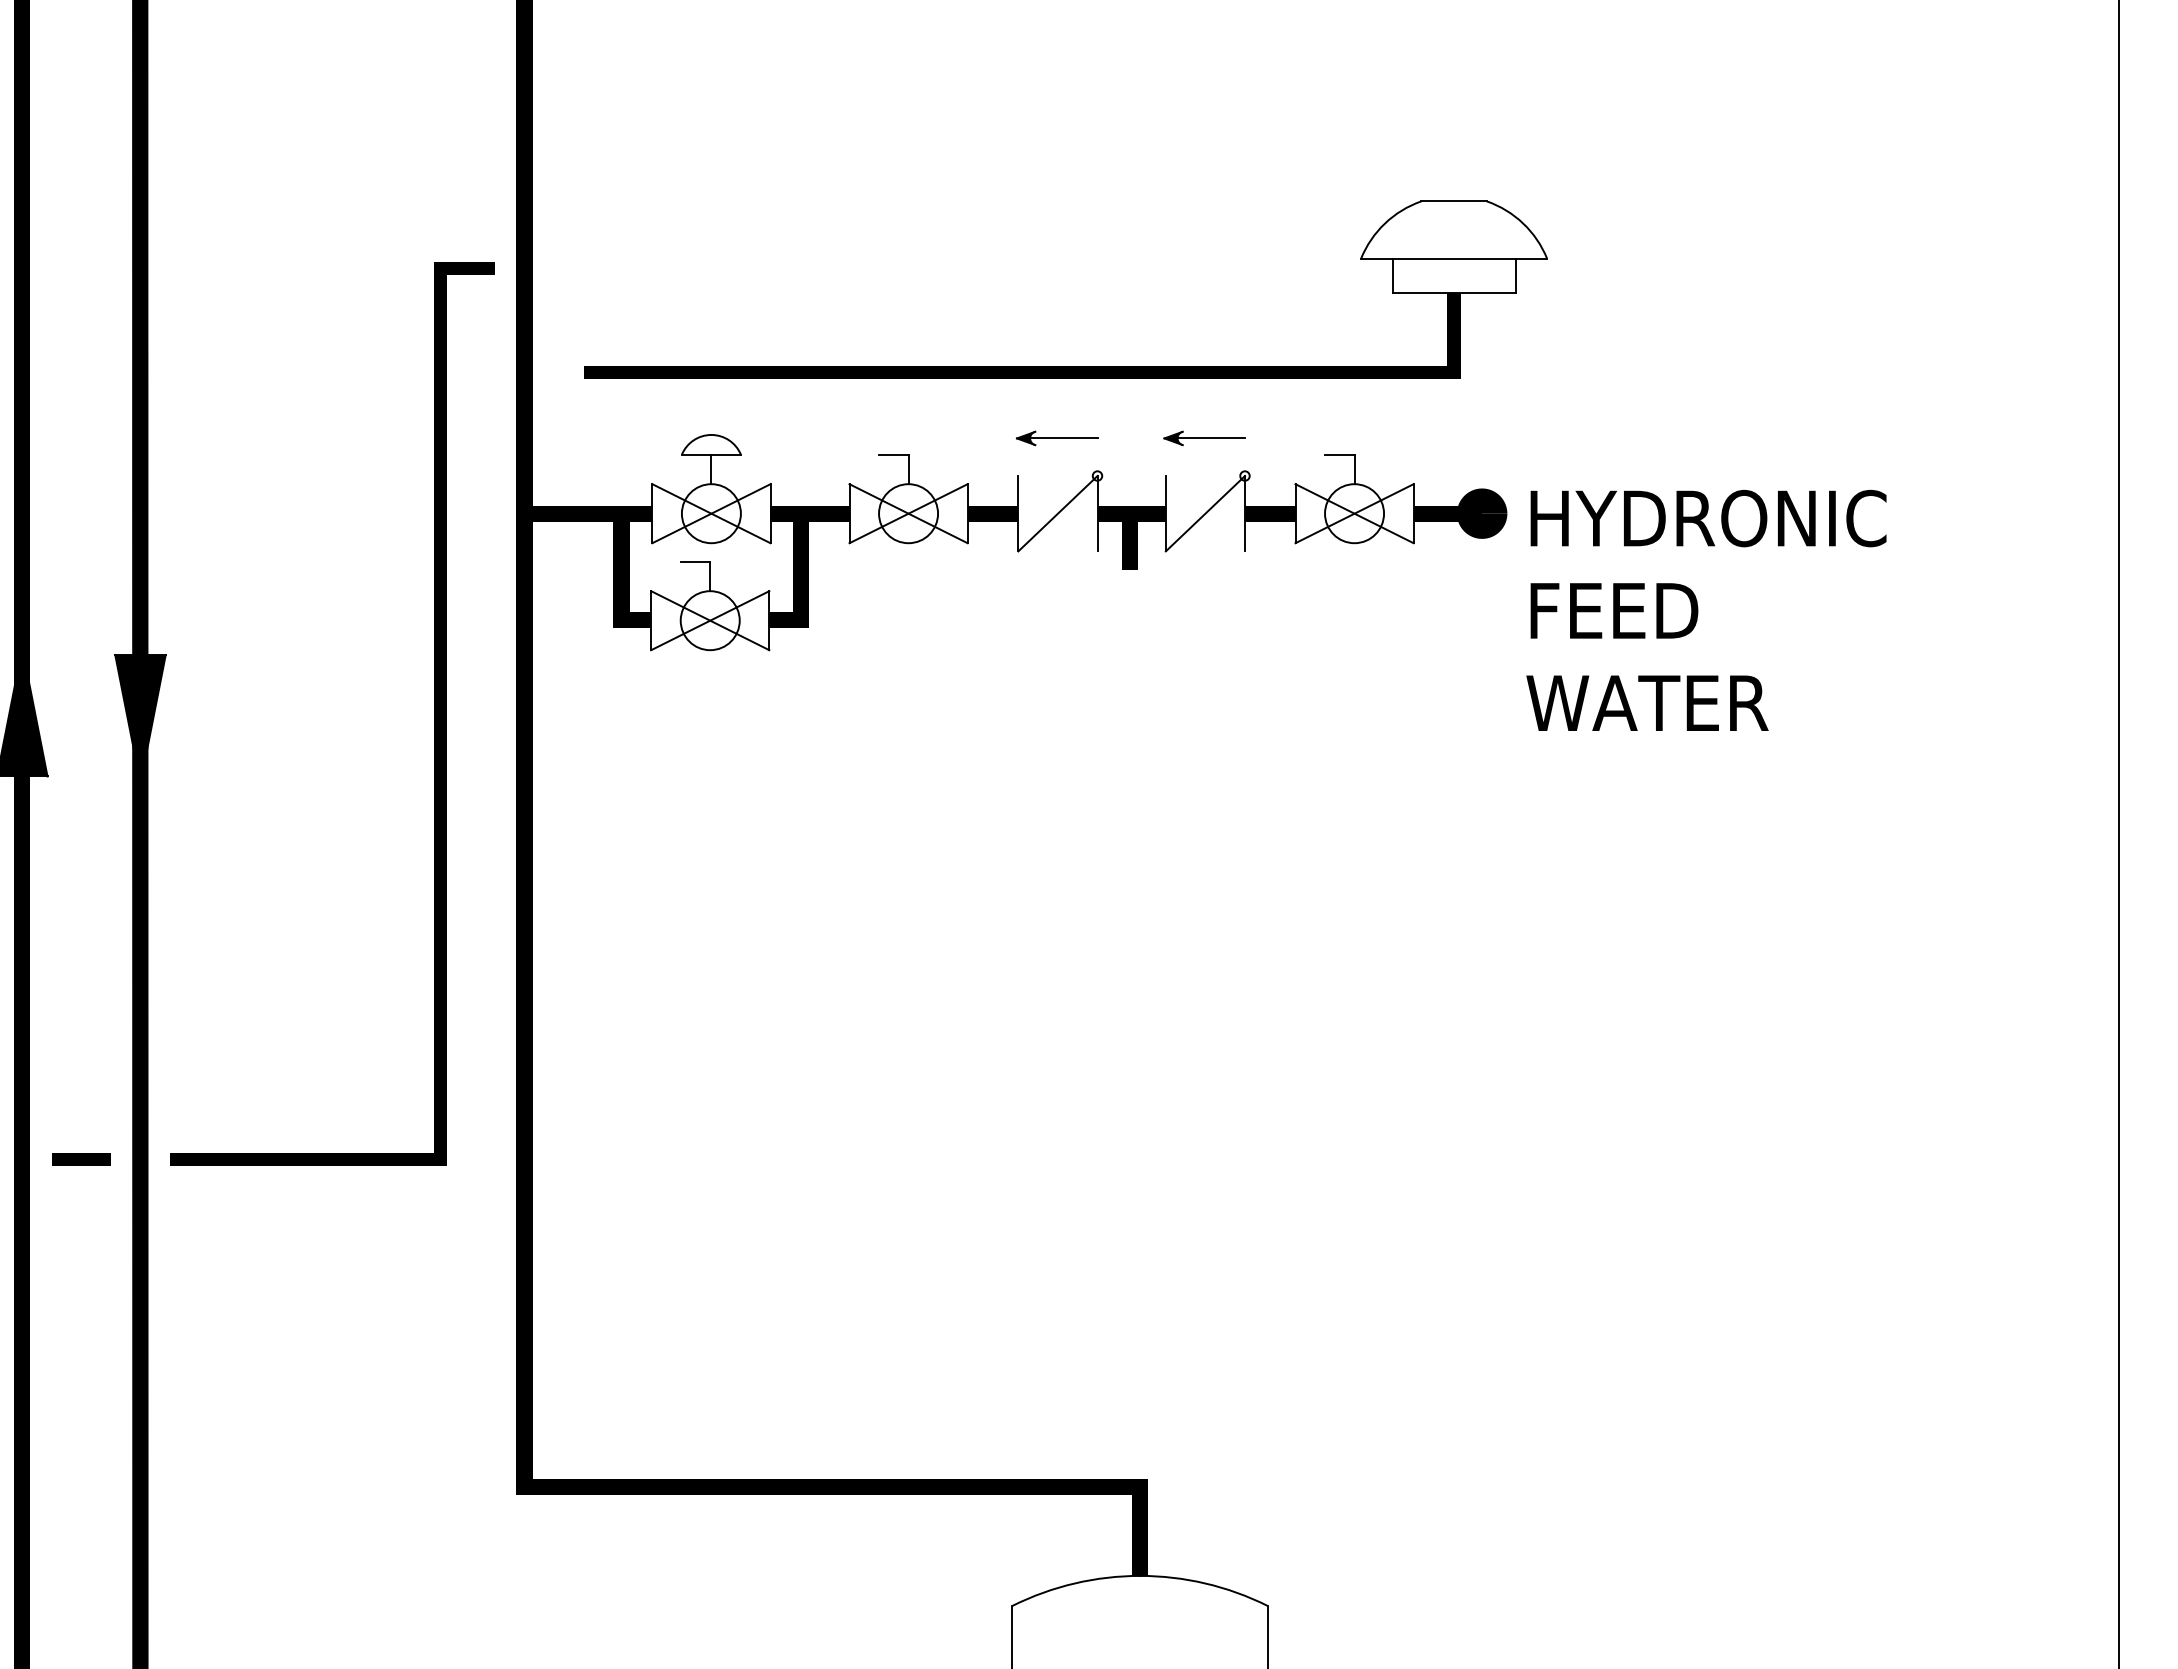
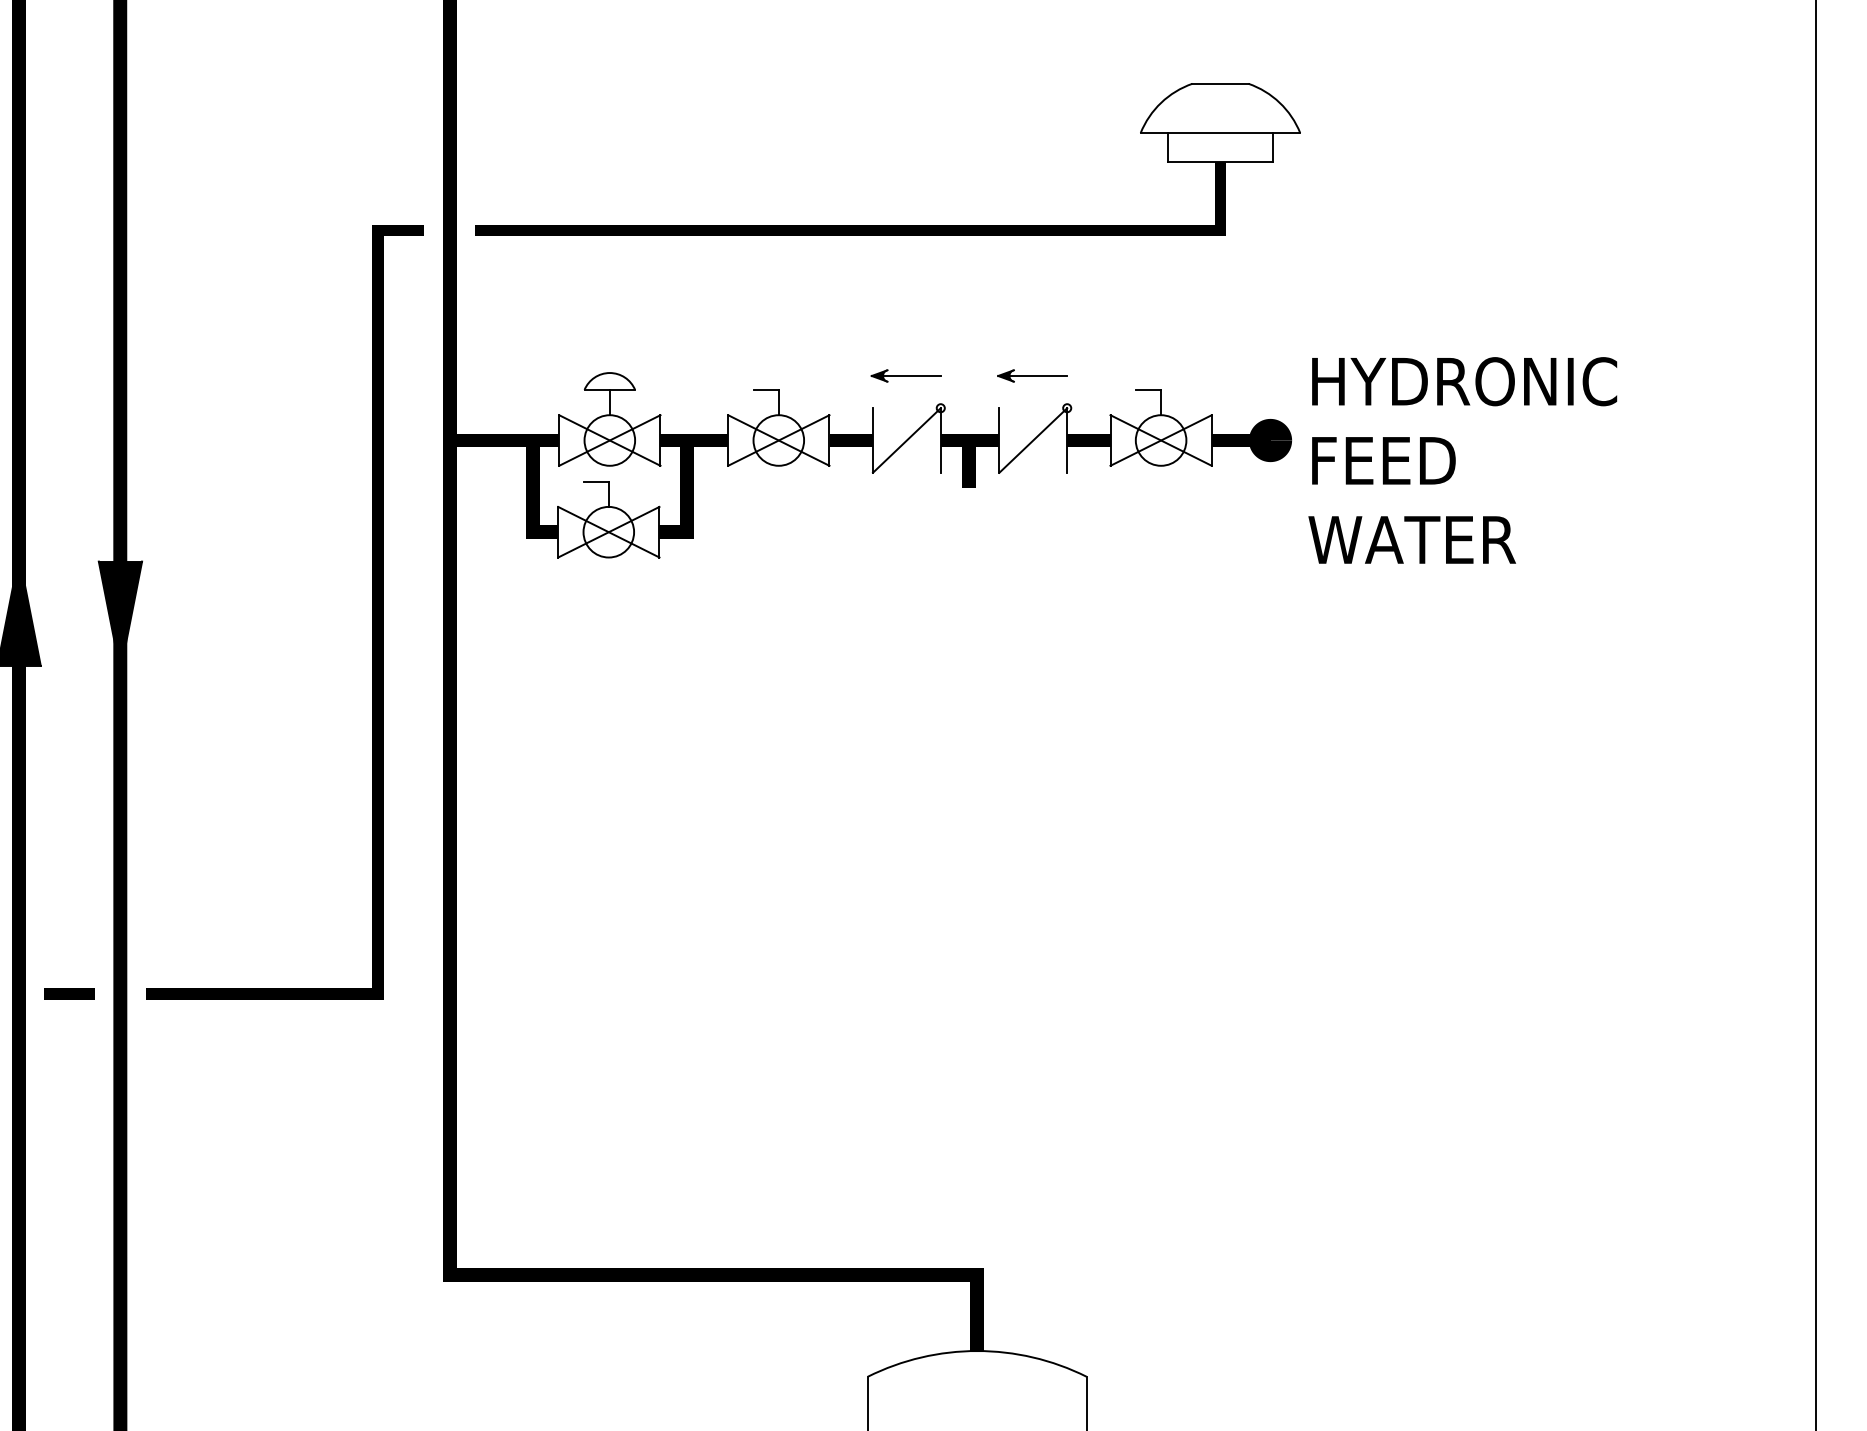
part: (1065, 366) -> (887, 225), moved
text: (1706, 610) -> (1462, 460), moved

